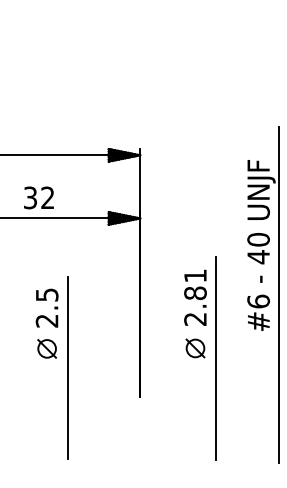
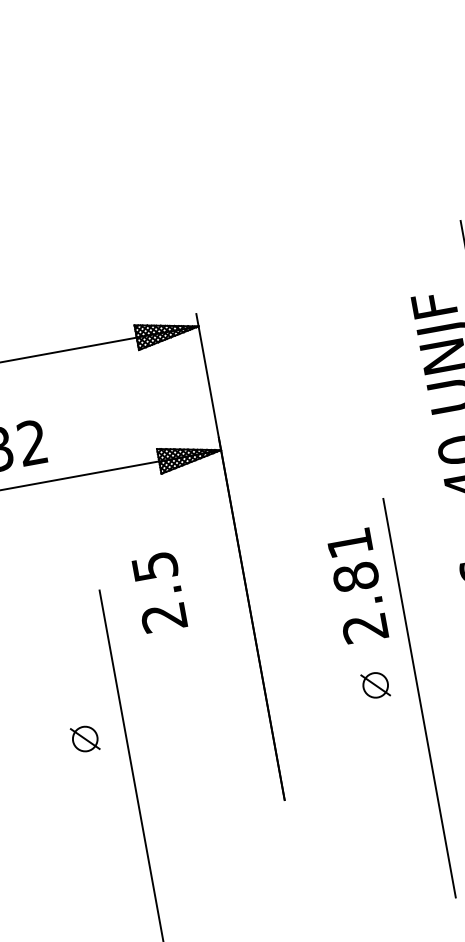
text: (46, 307) -> (158, 591), moved
part: (47, 348) -> (85, 738), size x0.7
part: (195, 348) -> (375, 685), size x0.7

